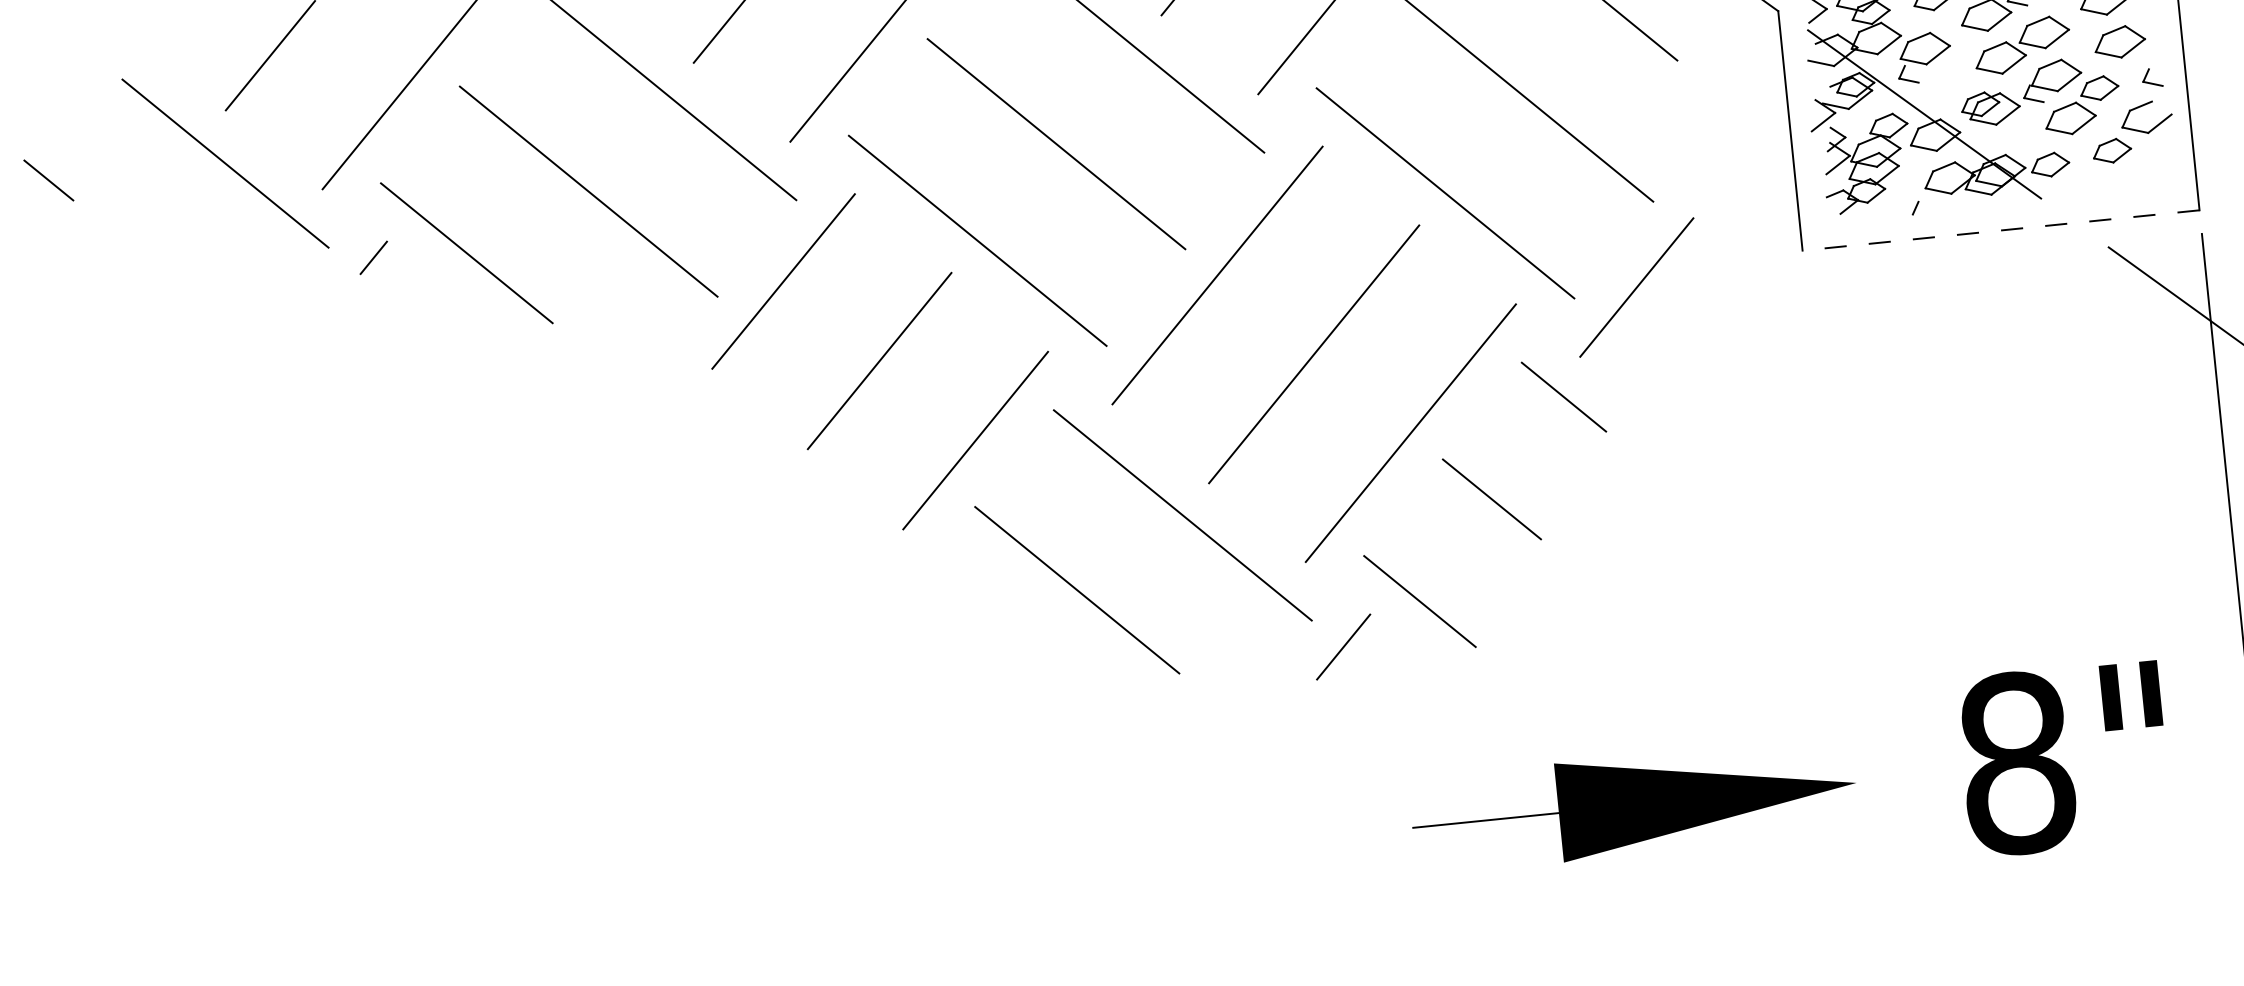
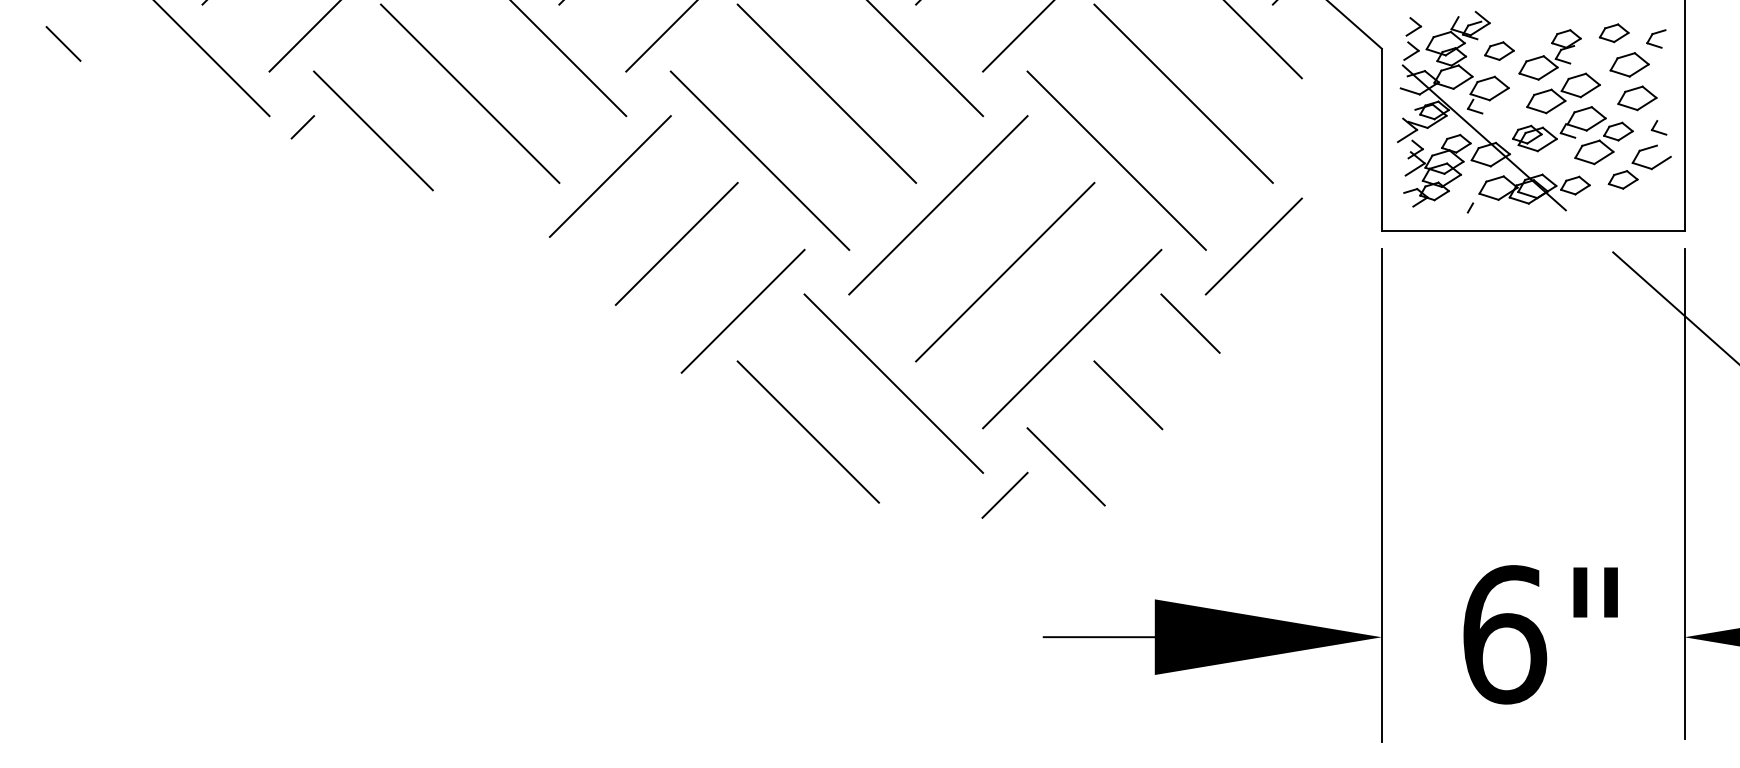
line: (2000, 230) -> (1532, 231), dashed -> solid
line: (1837, 597) -> (1381, 495), added
text: (2018, 762) -> (1505, 634), 8" -> 6"

